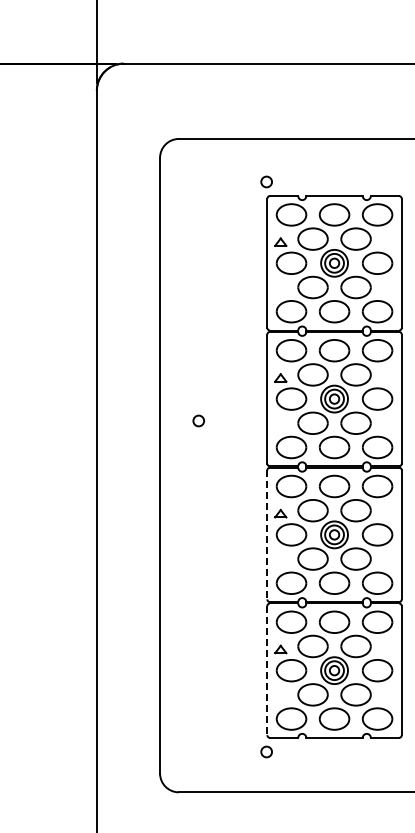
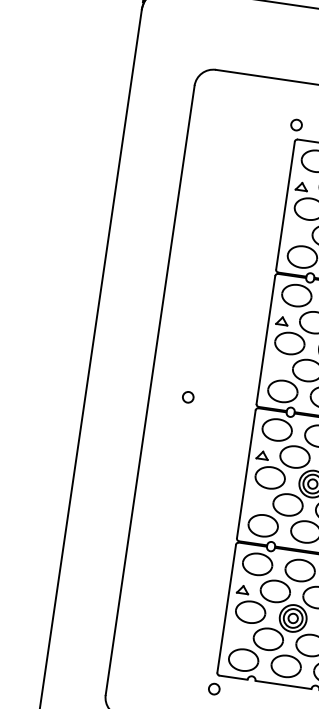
circle: (198, 420) -> (188, 396), moved
line: (267, 534) -> (246, 474), dashed -> solid
line: (267, 670) -> (226, 608), dashed -> solid

